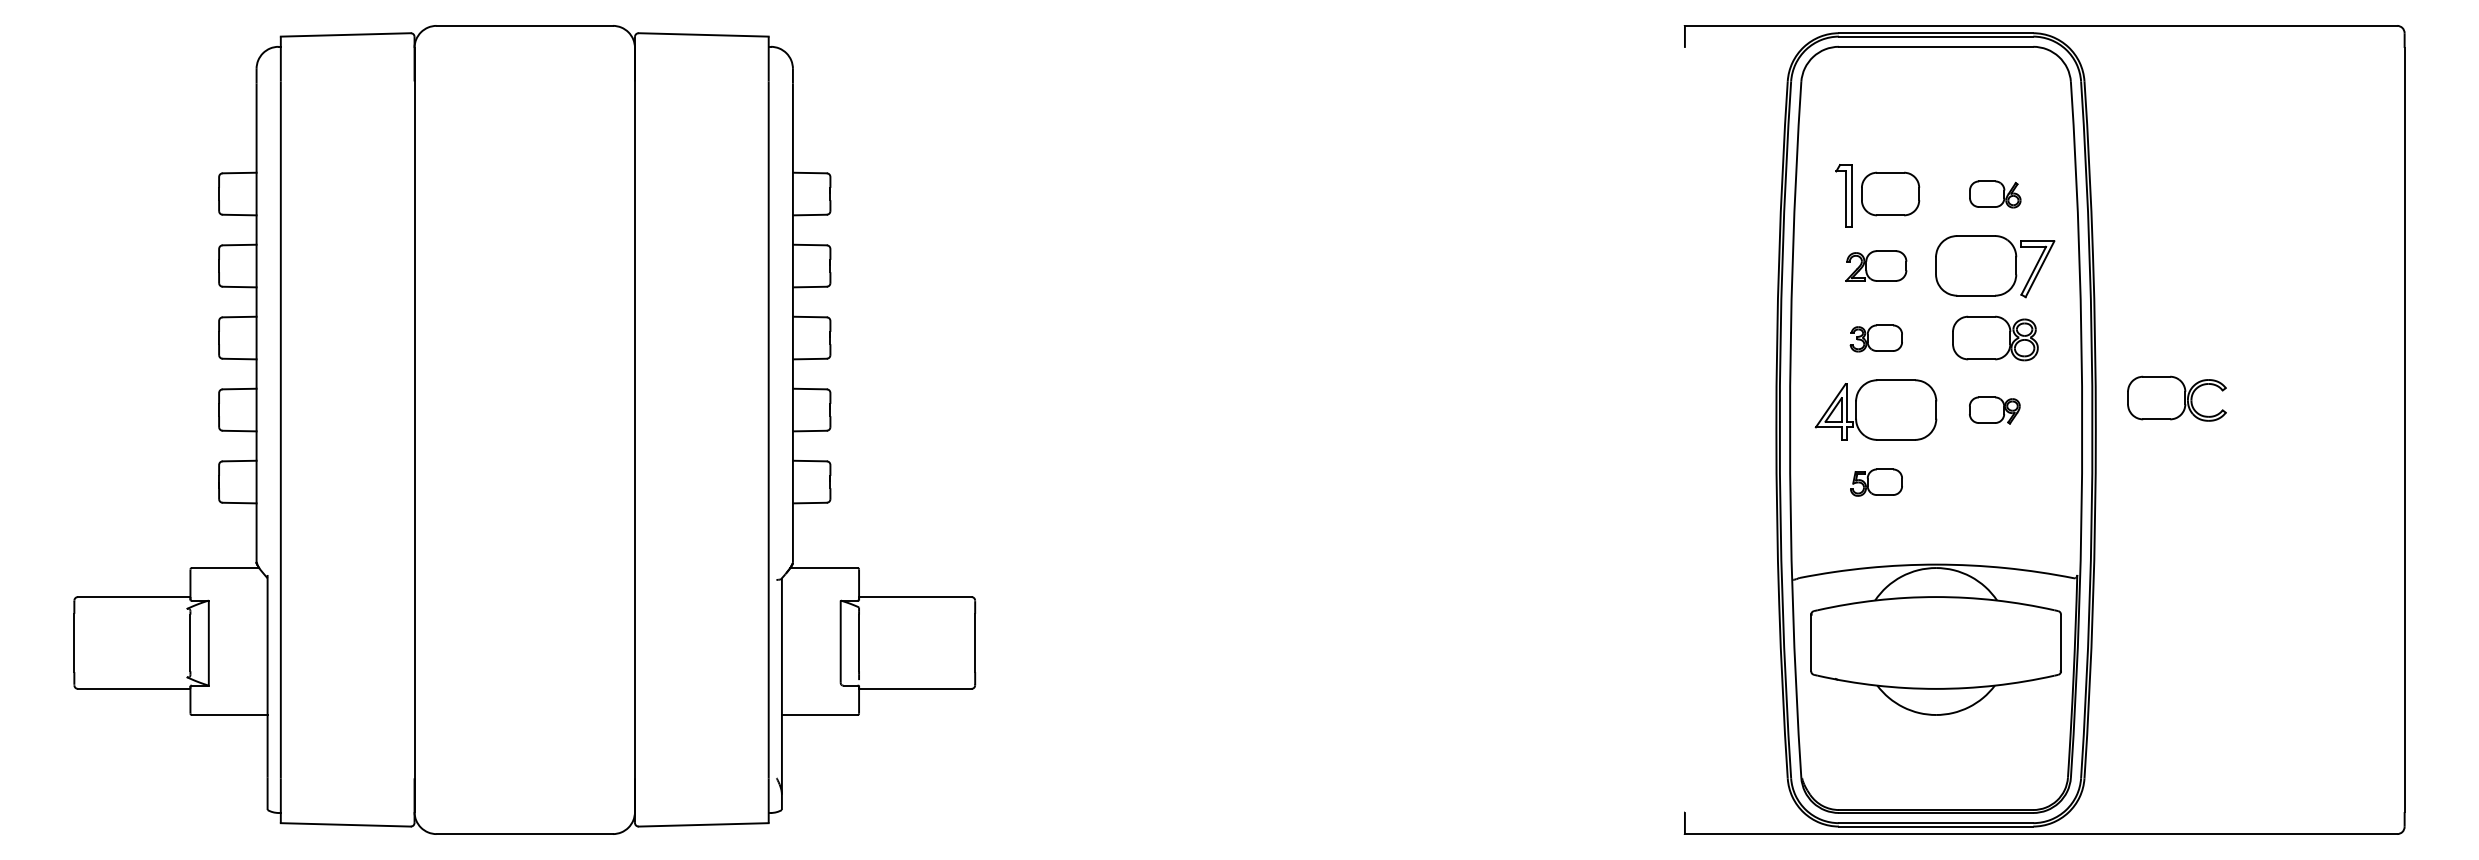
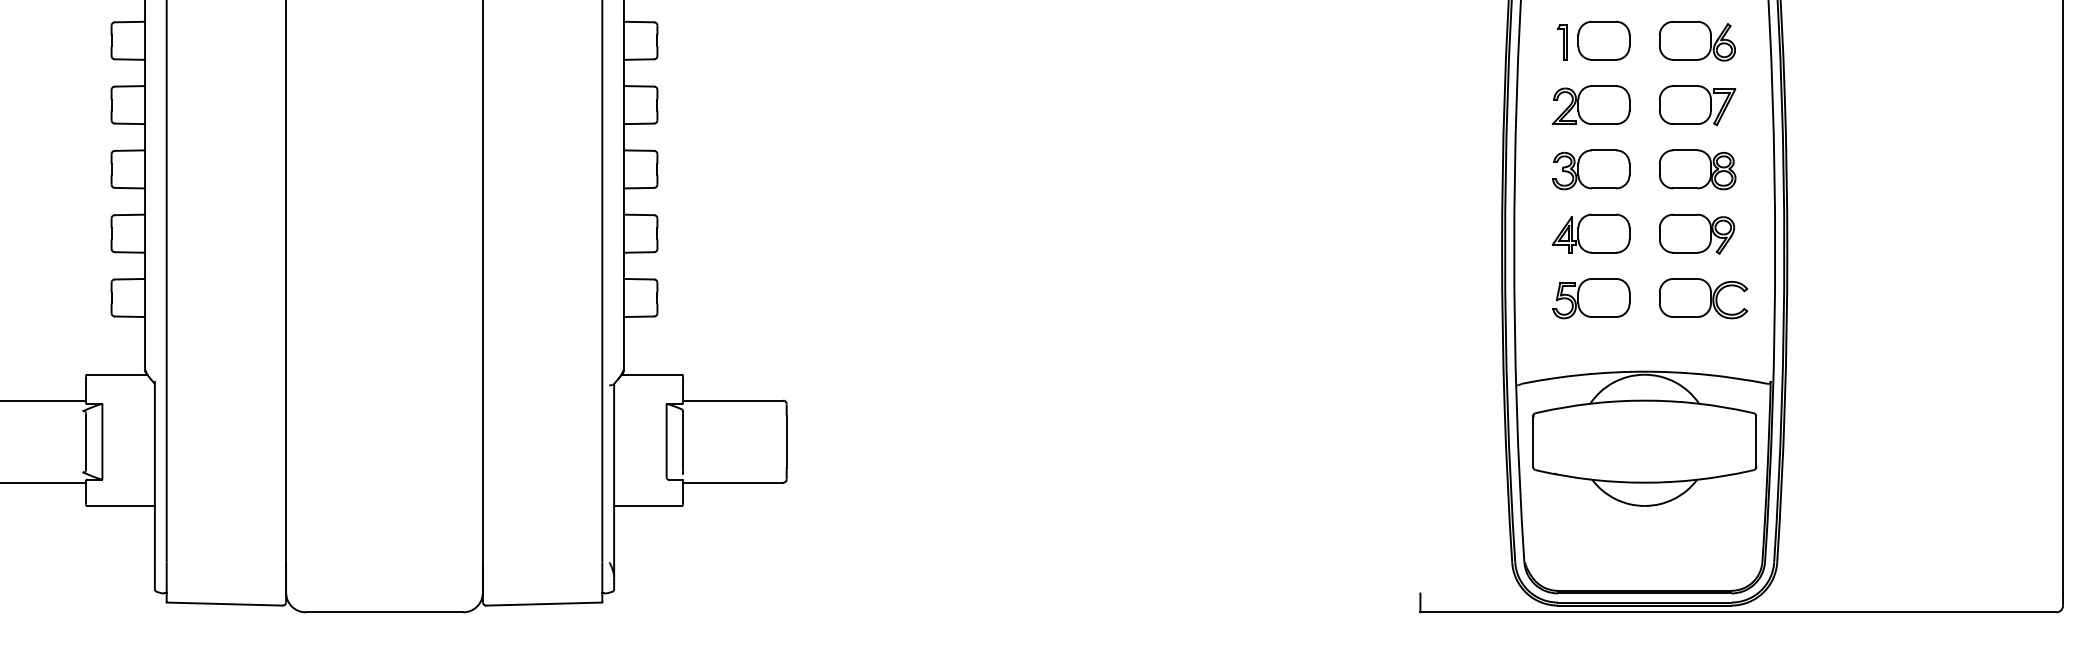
part: (1995, 194) -> (1697, 41), size x1.67
part: (1843, 195) -> (1562, 42), size x0.62
part: (1876, 265) -> (1591, 104), size x1.43
part: (1995, 266) -> (1697, 105), size x0.71
part: (1876, 338) -> (1591, 169), size x1.67
part: (2176, 398) -> (1703, 298), moved
part: (1876, 409) -> (1591, 233), size x0.71
part: (1994, 410) -> (1696, 234), size x1.67
part: (1876, 482) -> (1591, 298), size x1.67

